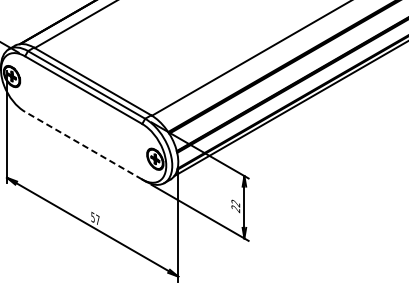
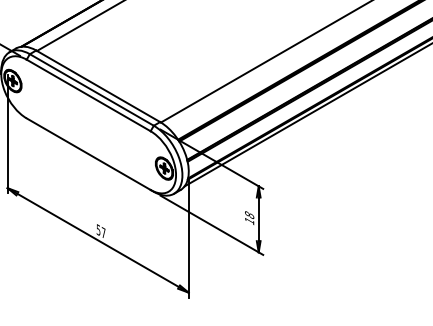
line: (83, 145) -> (88, 154), dashed -> solid
text: (235, 206) -> (249, 218), 22 -> 18

